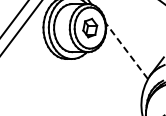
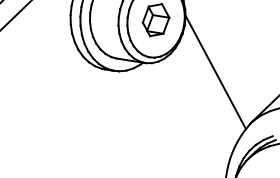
line: (126, 51) -> (214, 72), dashed -> solid

